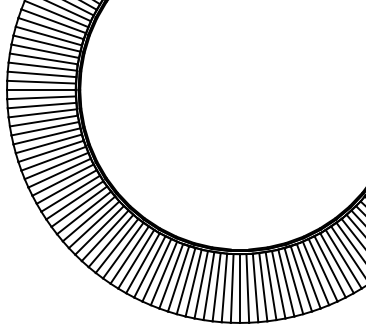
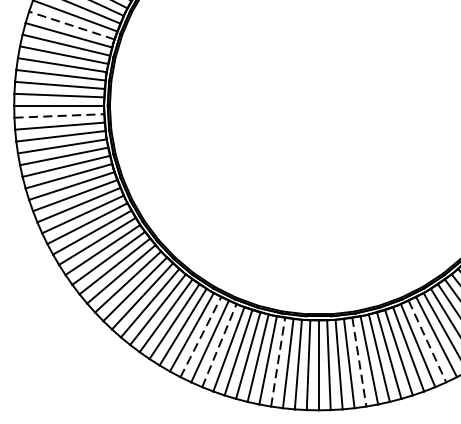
line: (50, 28) -> (71, 25), solid -> dashed
line: (42, 97) -> (60, 115), solid -> dashed
line: (150, 266) -> (201, 336), solid -> dashed
line: (323, 270) -> (427, 341), solid -> dashed
line: (164, 273) -> (220, 345), solid -> dashed
line: (209, 285) -> (278, 361), solid -> dashed
line: (271, 286) -> (359, 362), solid -> dashed

